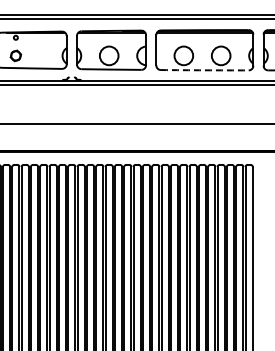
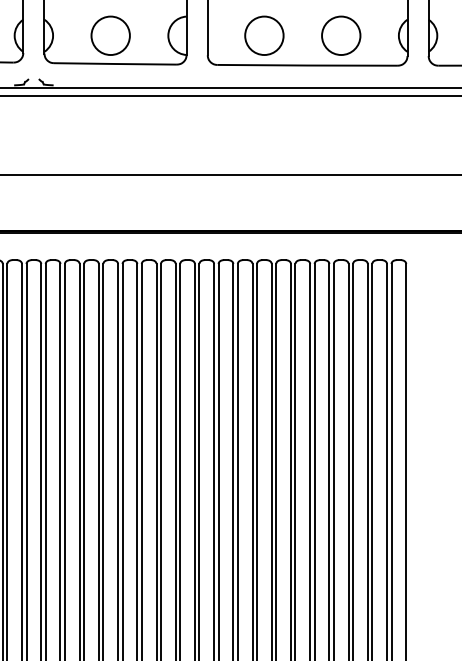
arc: (204, 70) -> (306, 65), dashed -> solid

